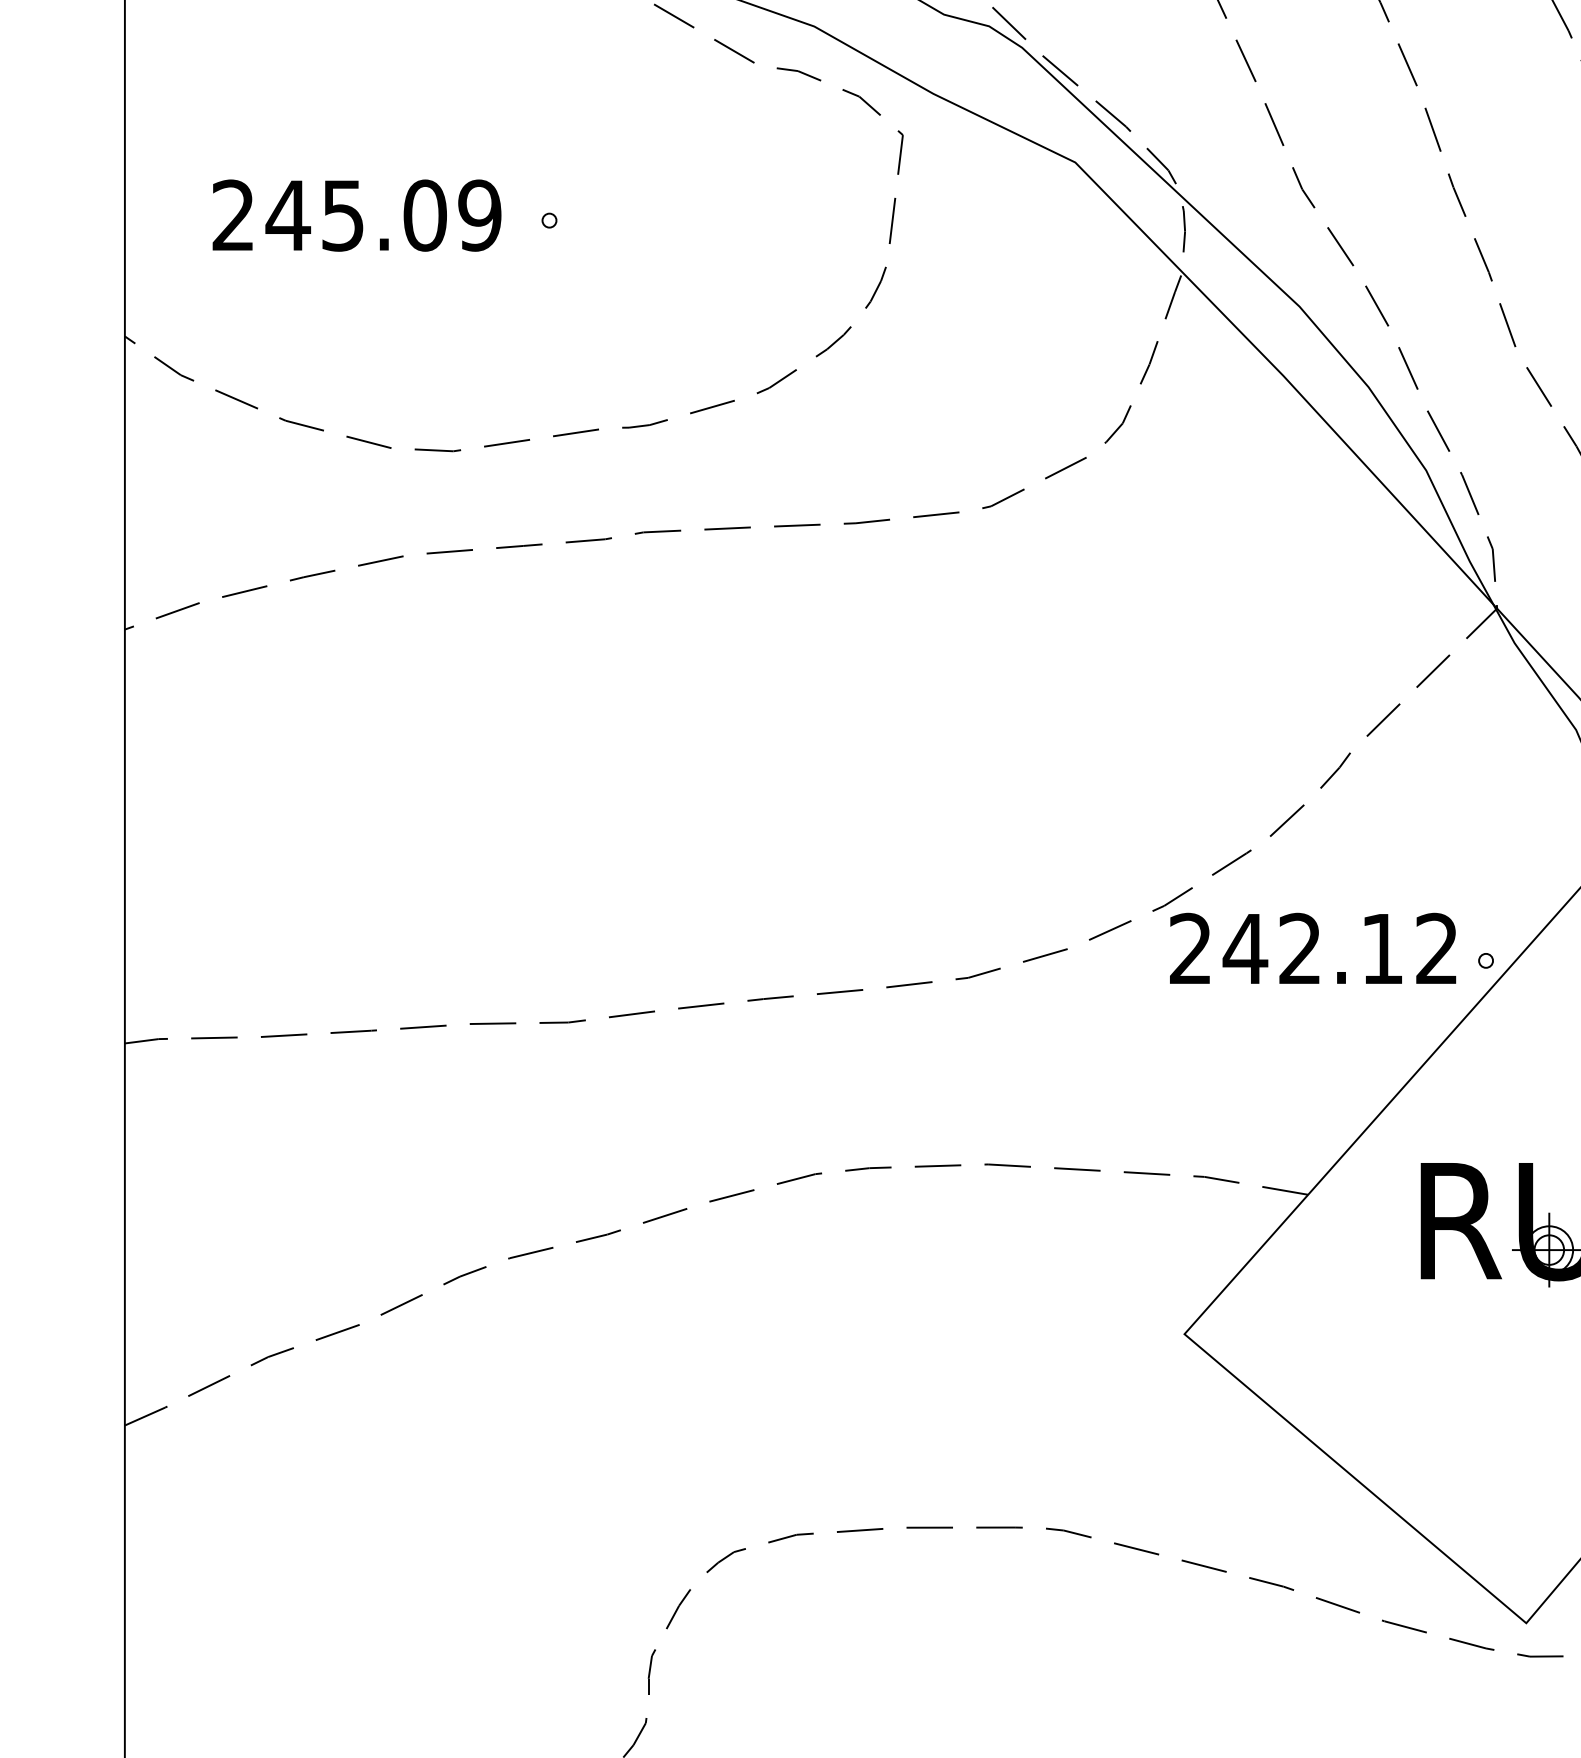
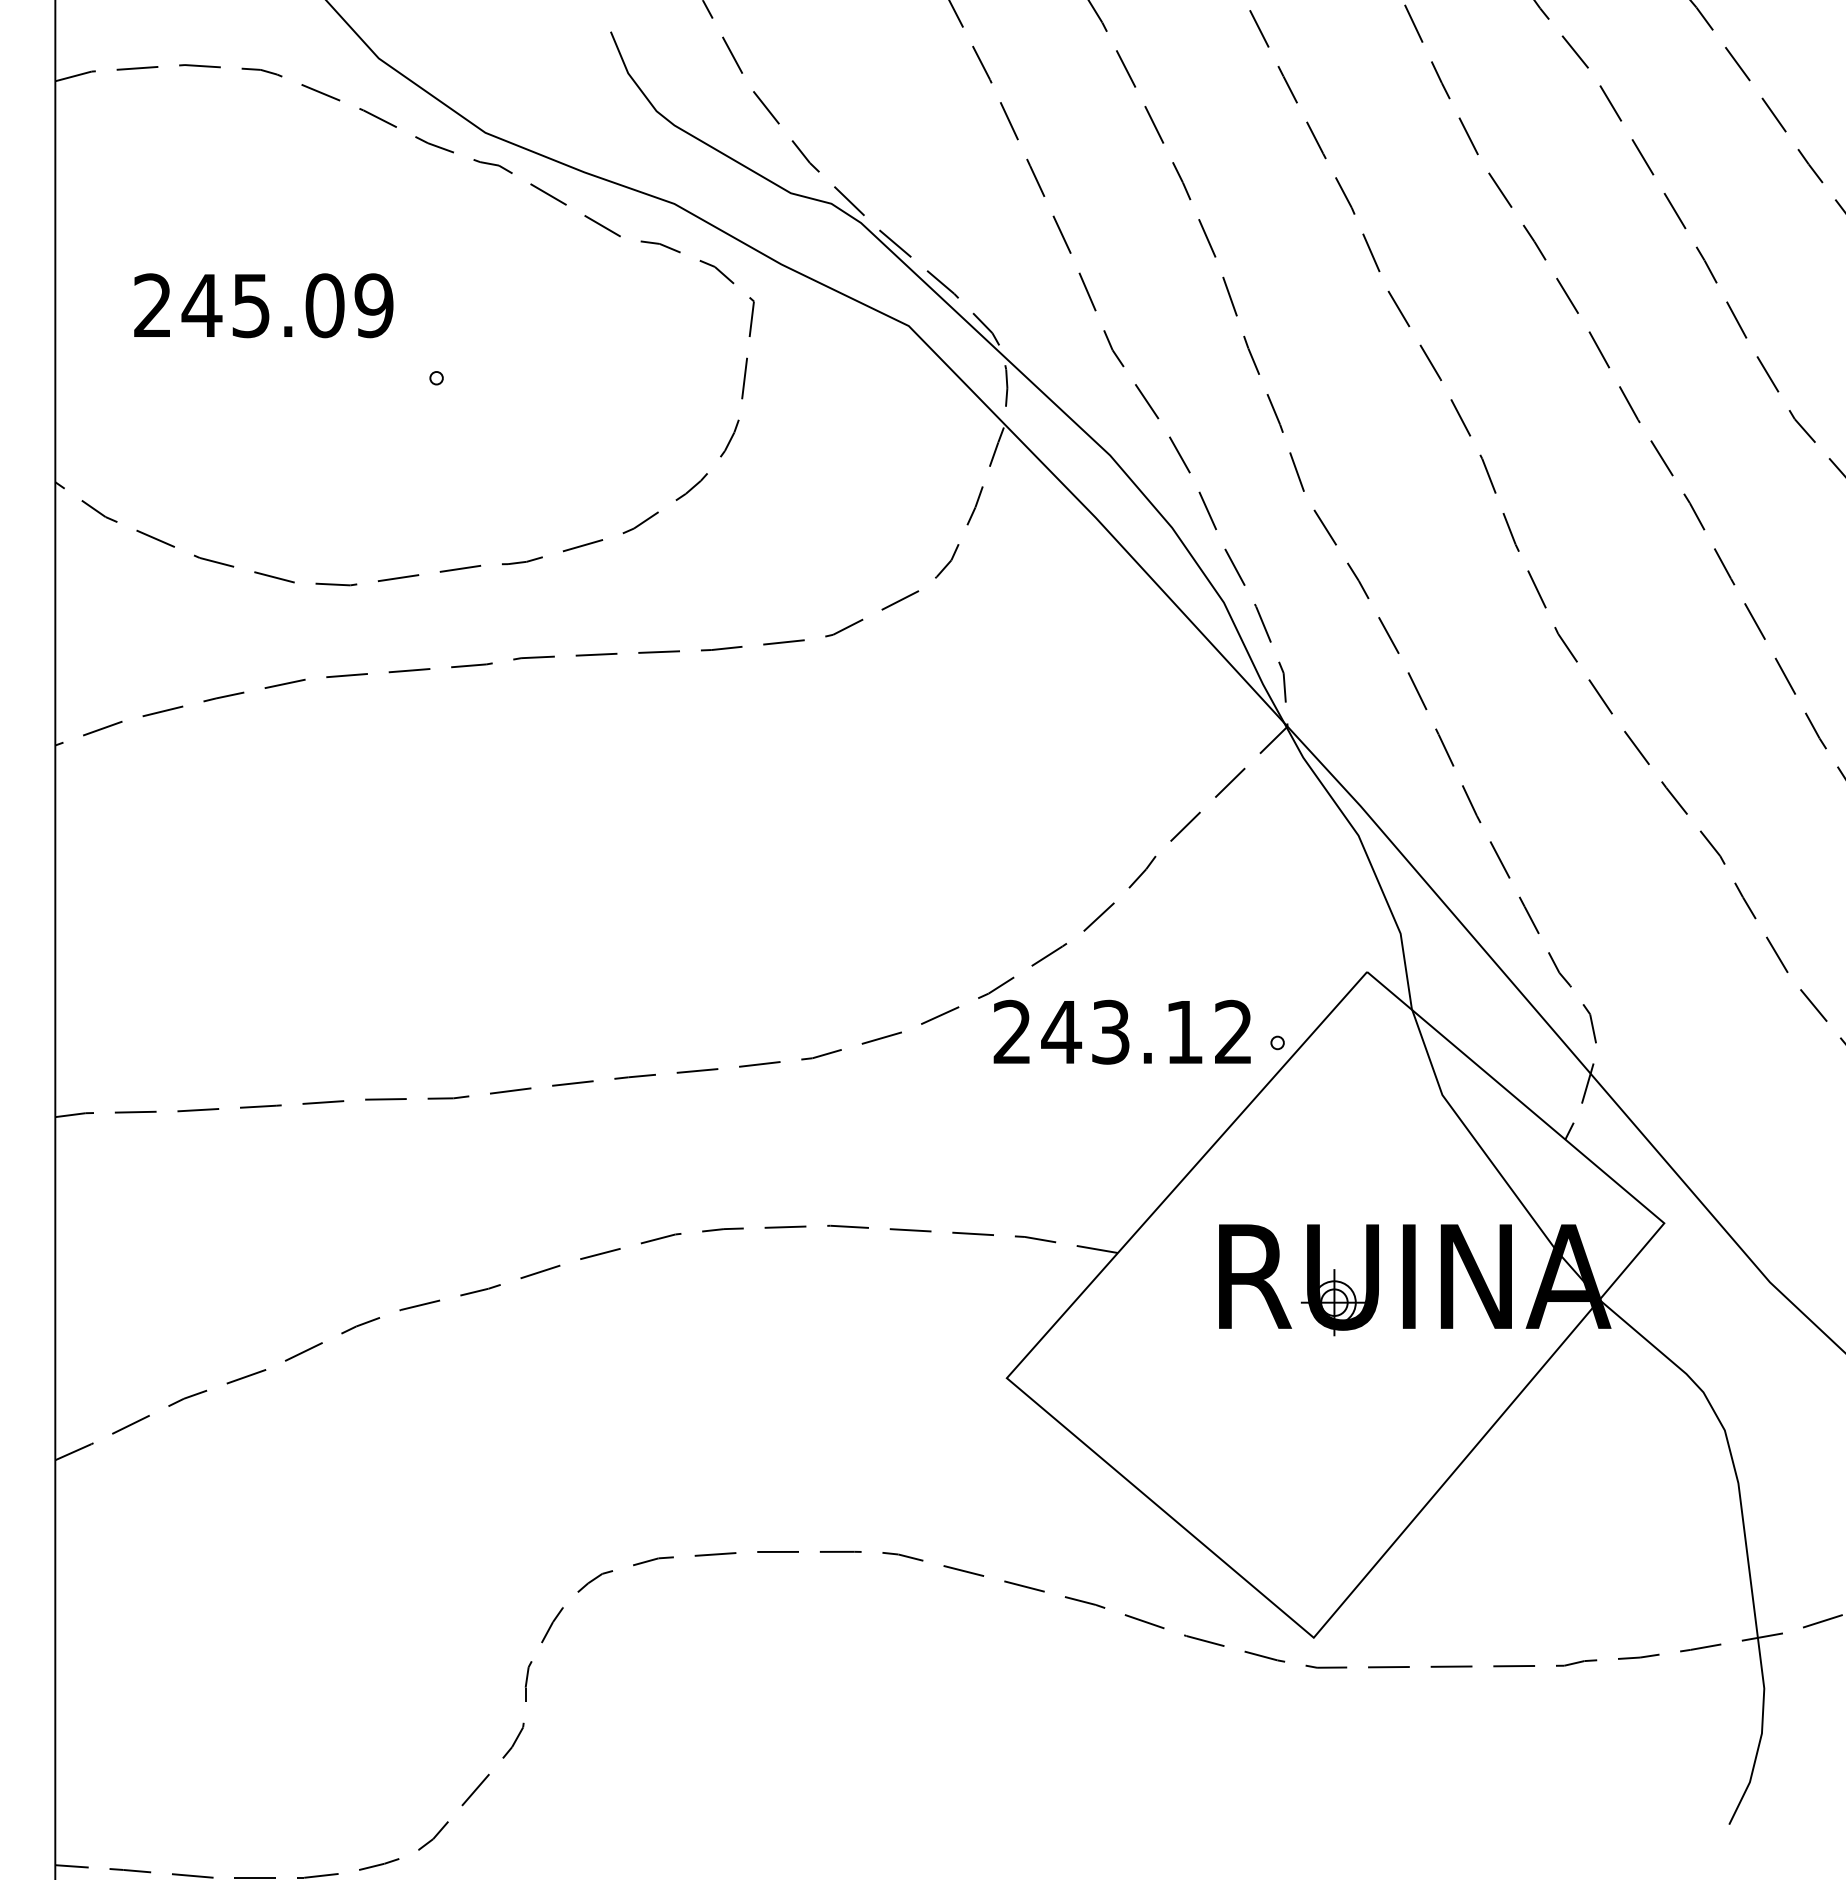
text: (356, 215) -> (263, 305), moved
text: (1299, 949) -> (1110, 1032), 242.12 -> 243.12

